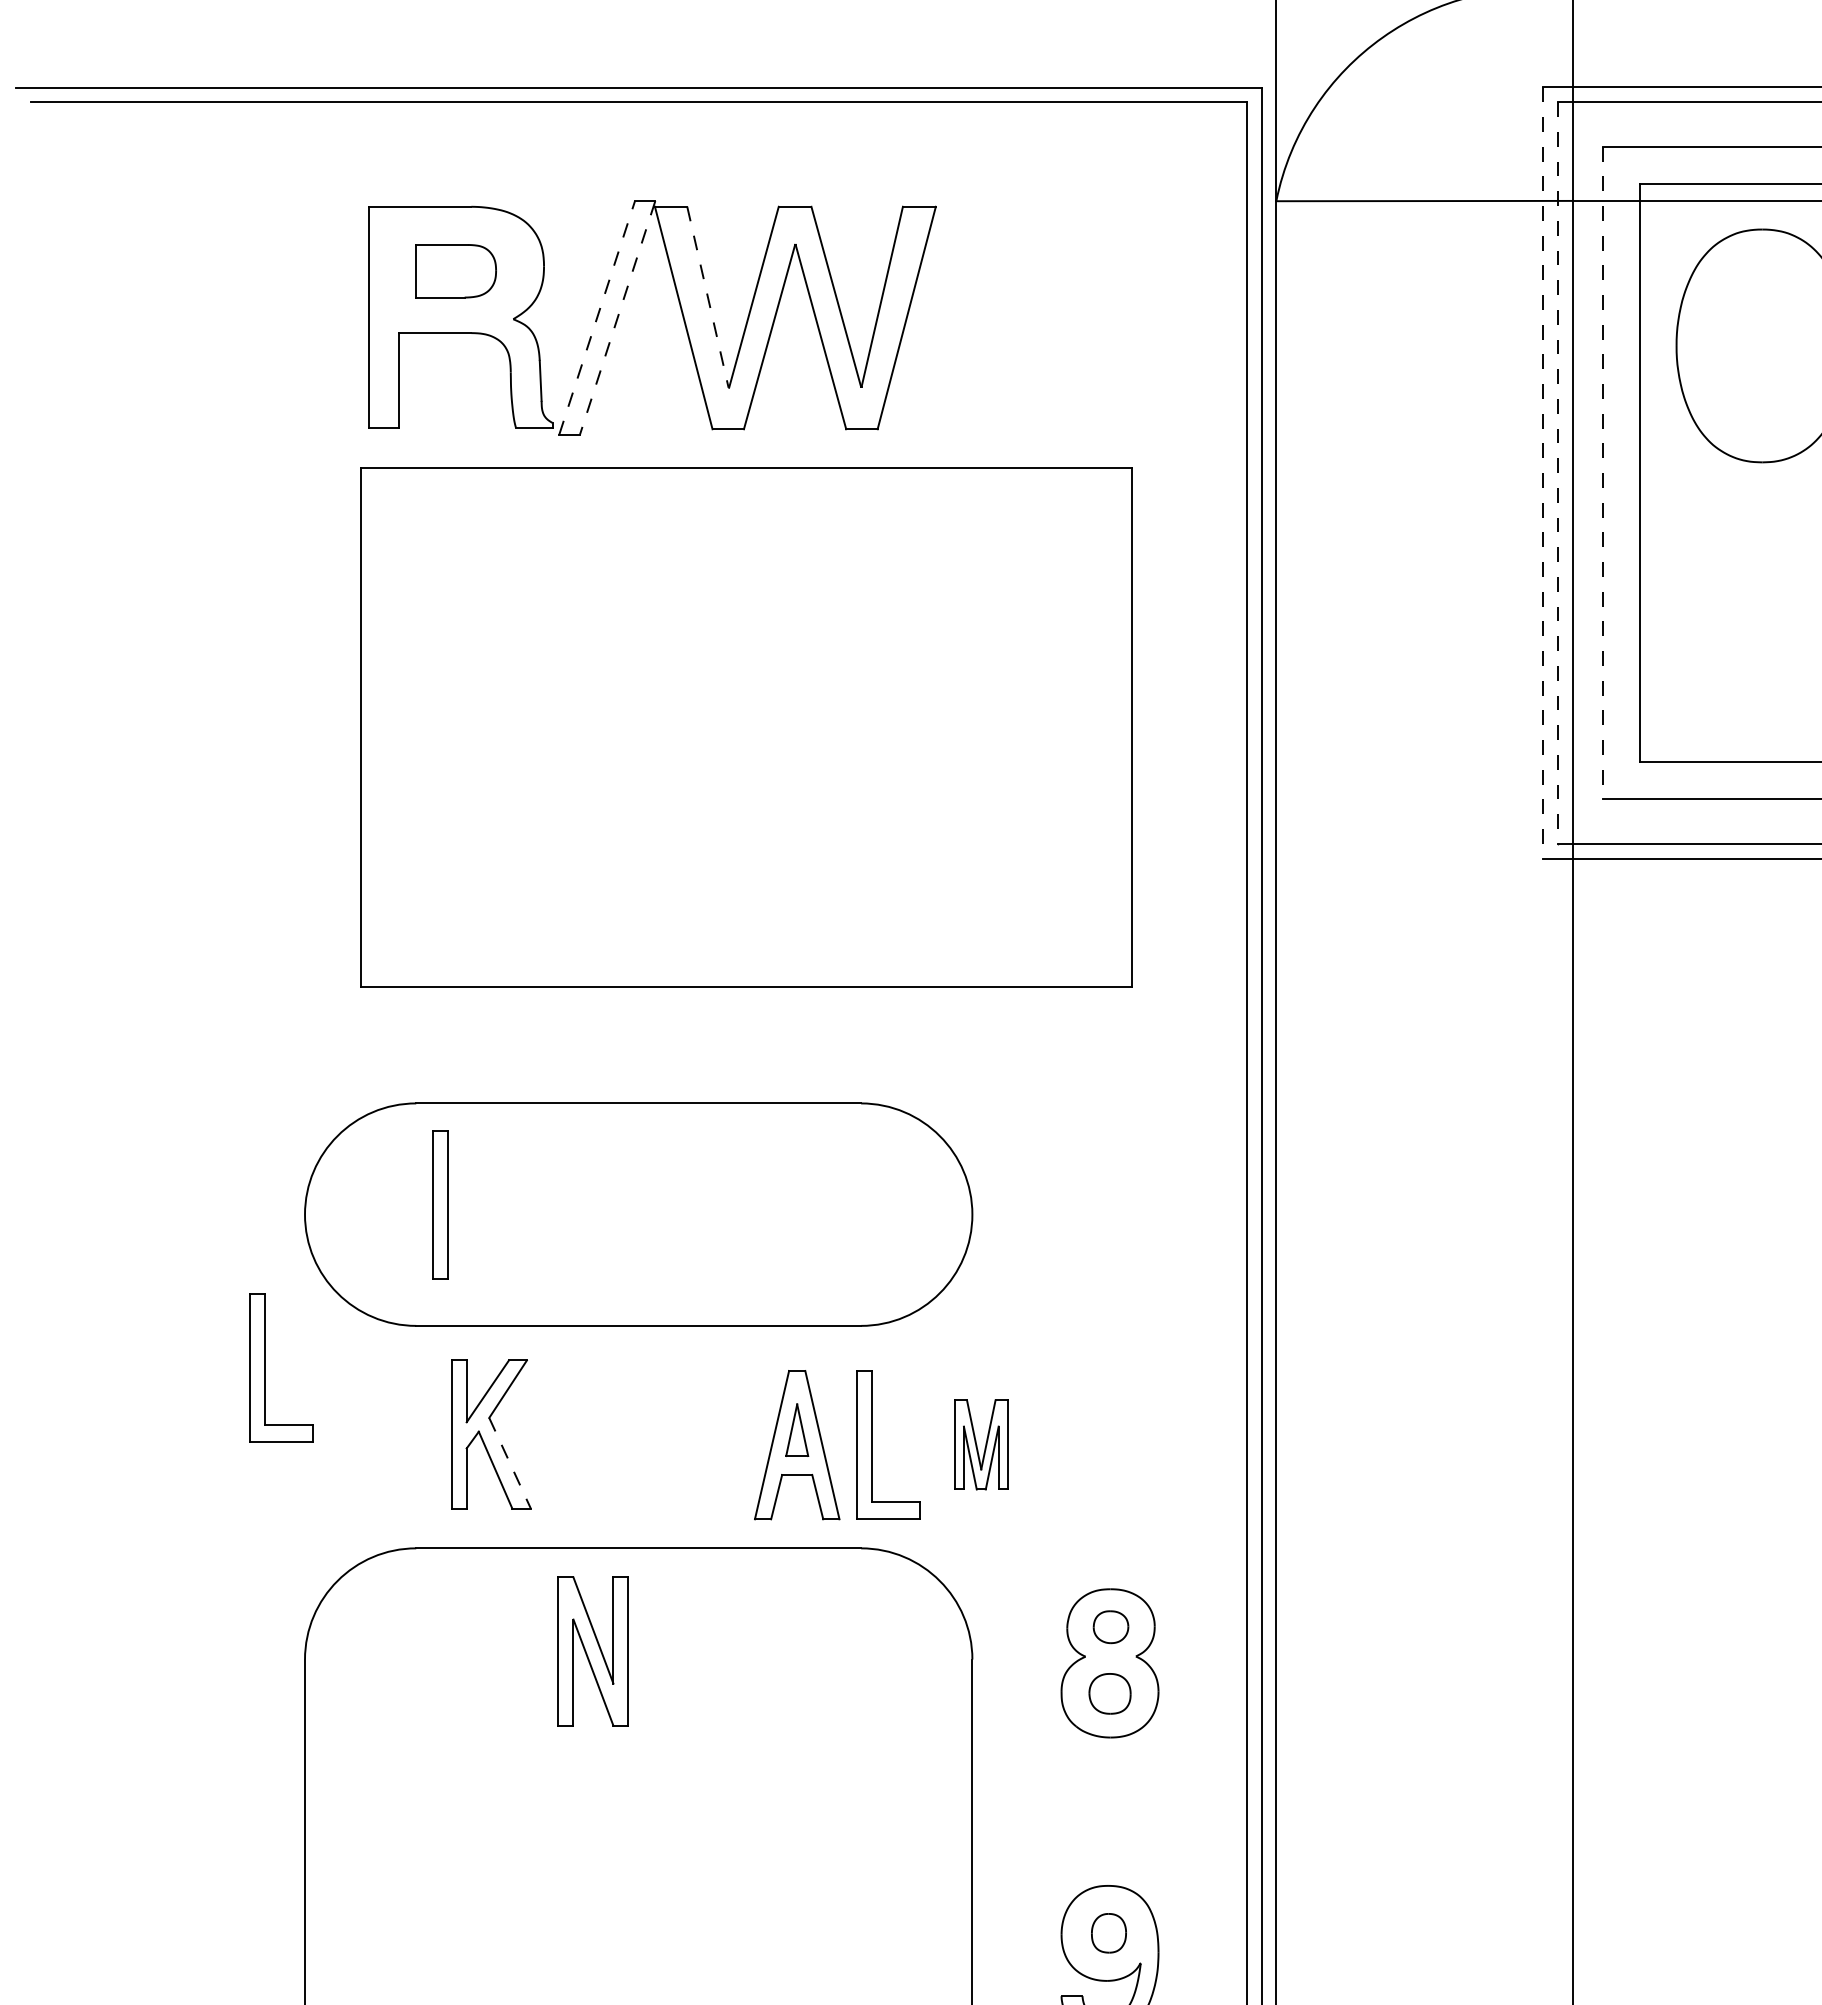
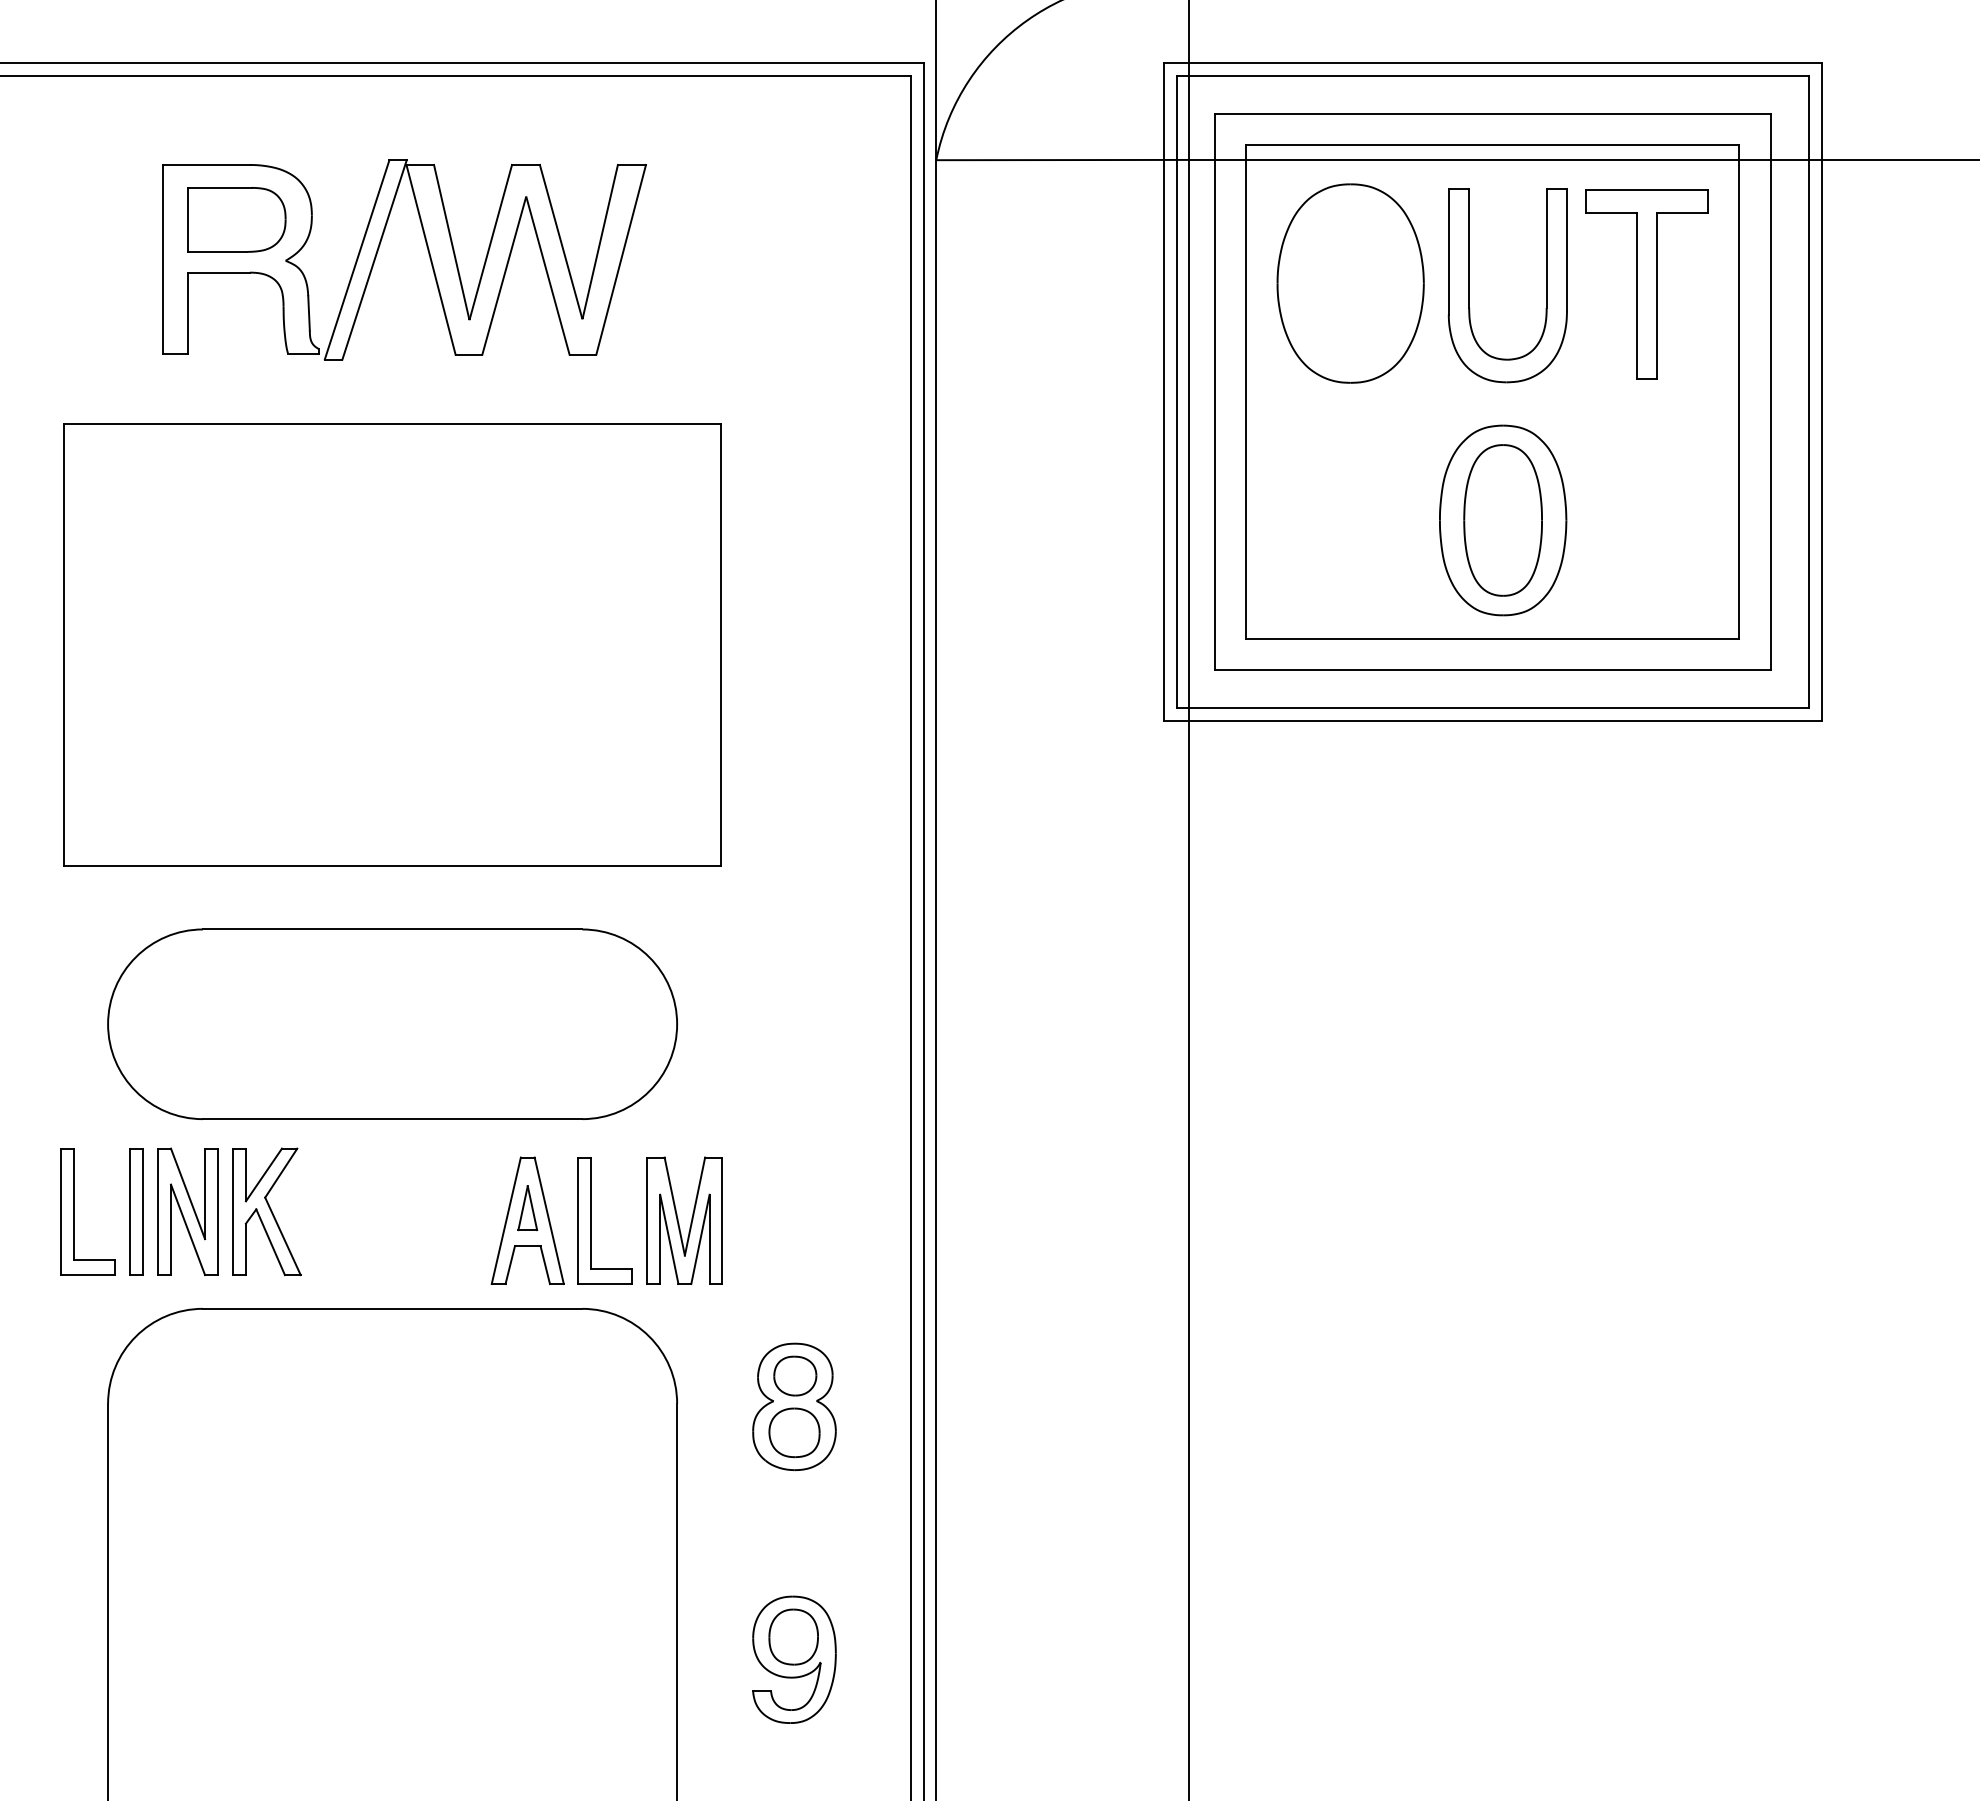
part: (455, 270) -> (236, 219), size x1.43
line: (707, 297) -> (451, 242), dashed -> solid
line: (597, 317) -> (357, 259), dashed -> solid
line: (617, 317) -> (374, 259), dashed -> solid
line: (1543, 472) -> (1164, 391), dashed -> solid
line: (1558, 473) -> (1176, 392), dashed -> solid
line: (1602, 473) -> (1214, 392), dashed -> solid
part: (746, 726) -> (392, 644), moved
part: (440, 1204) -> (136, 1211), moved
part: (265, 1367) -> (74, 1211), moved
part: (981, 1444) -> (684, 1220), size x1.67
line: (509, 1463) -> (282, 1236), dashed -> solid
part: (1111, 1626) -> (795, 1375), size x1.43
part: (592, 1651) -> (187, 1211), moved
part: (1110, 1693) -> (794, 1432), size x1.43
part: (1108, 1932) -> (793, 1636), size x1.67

